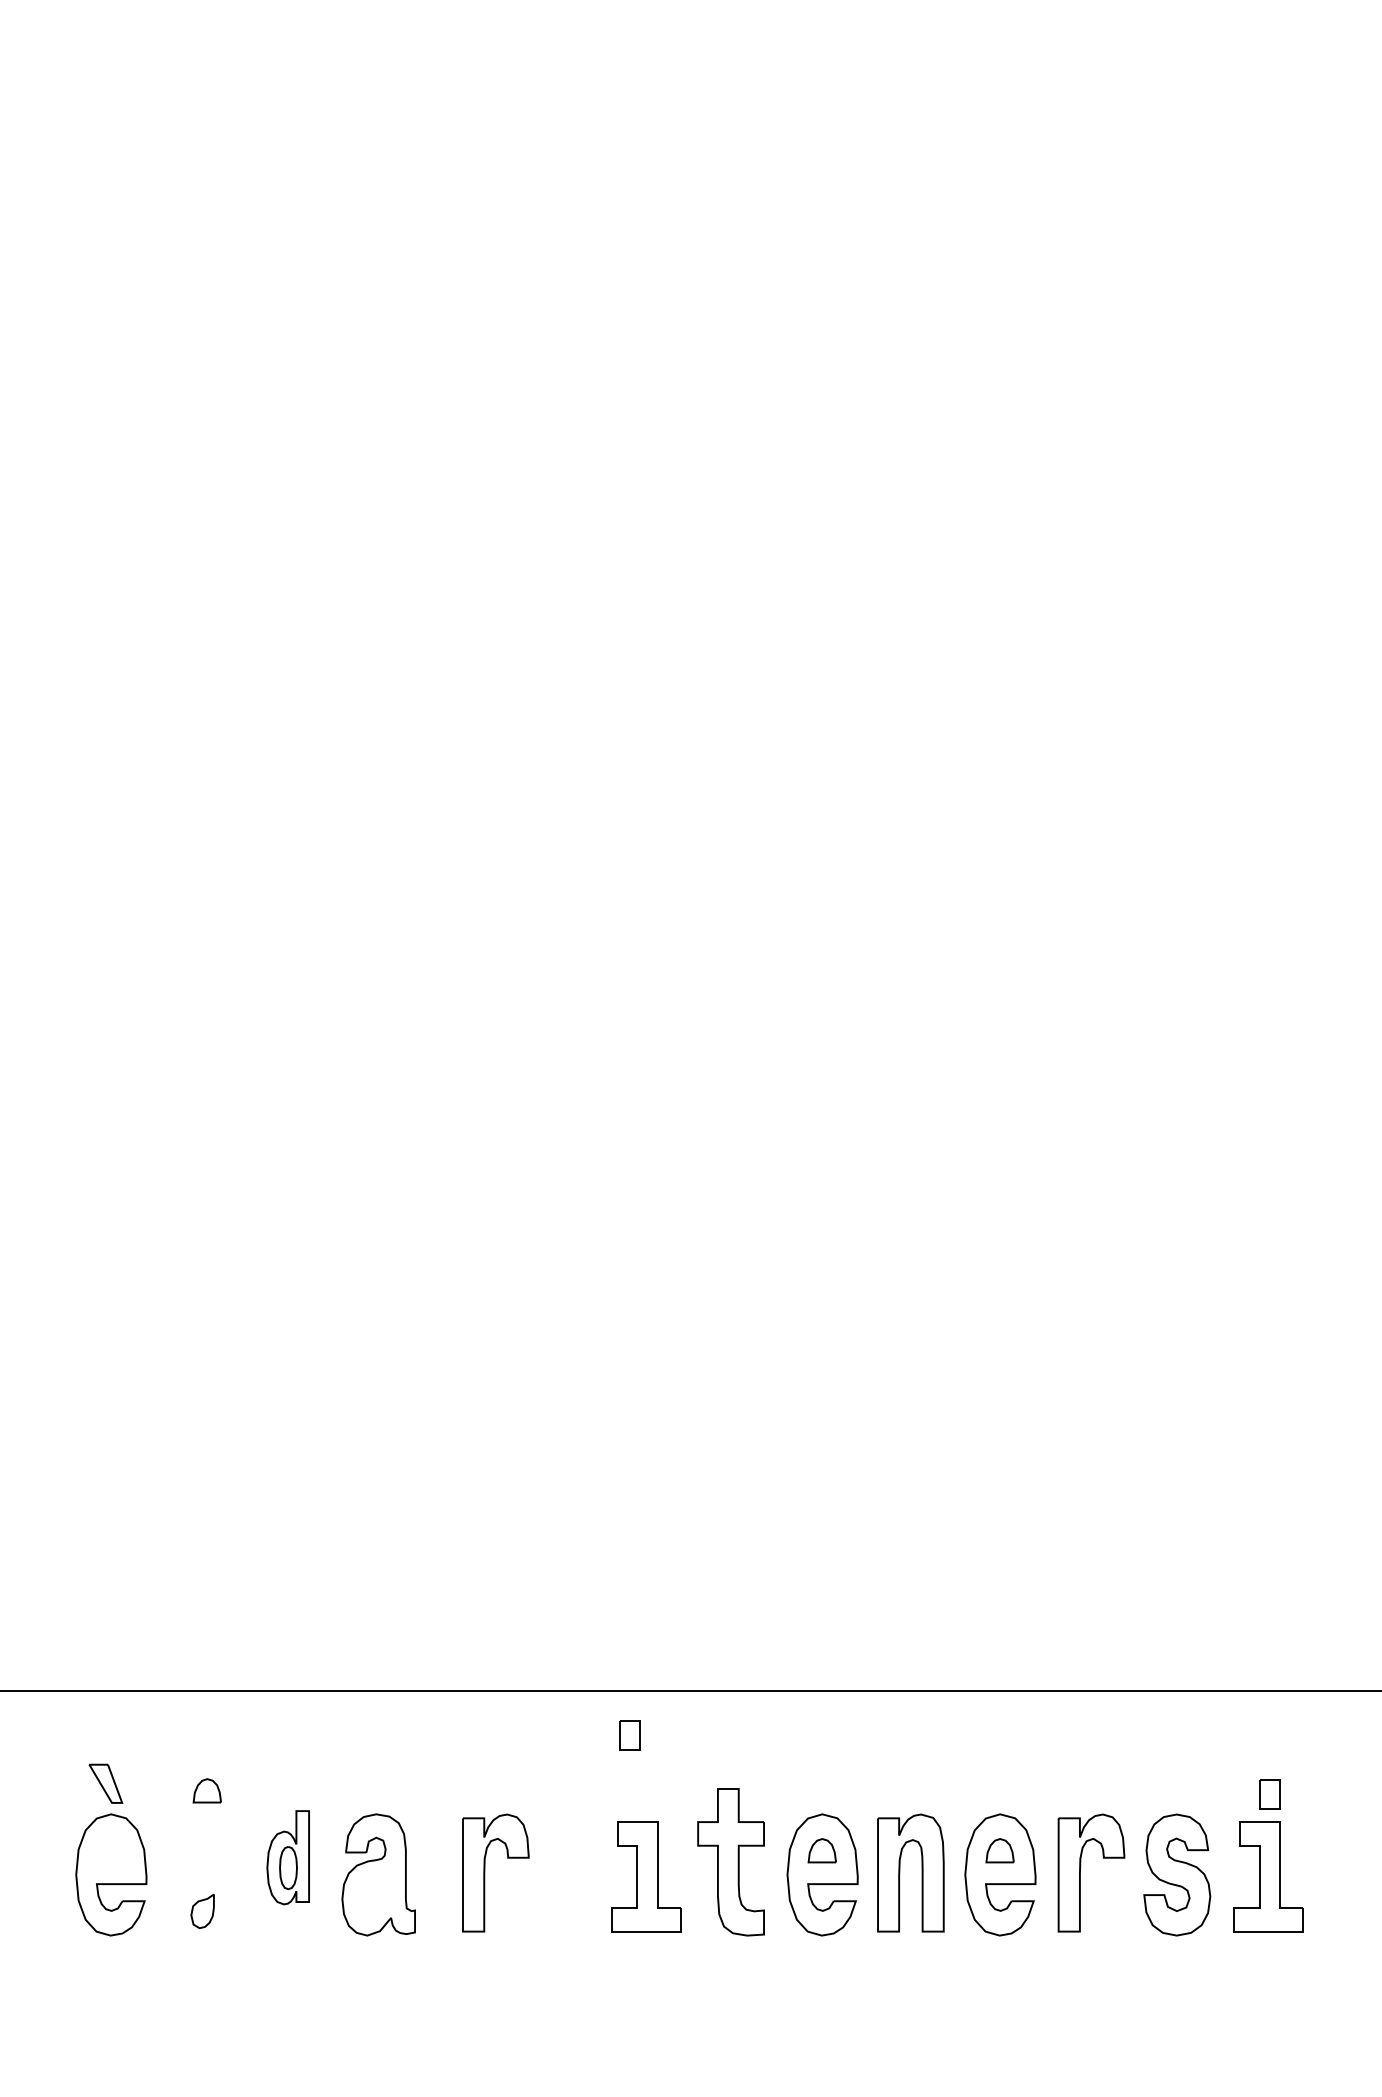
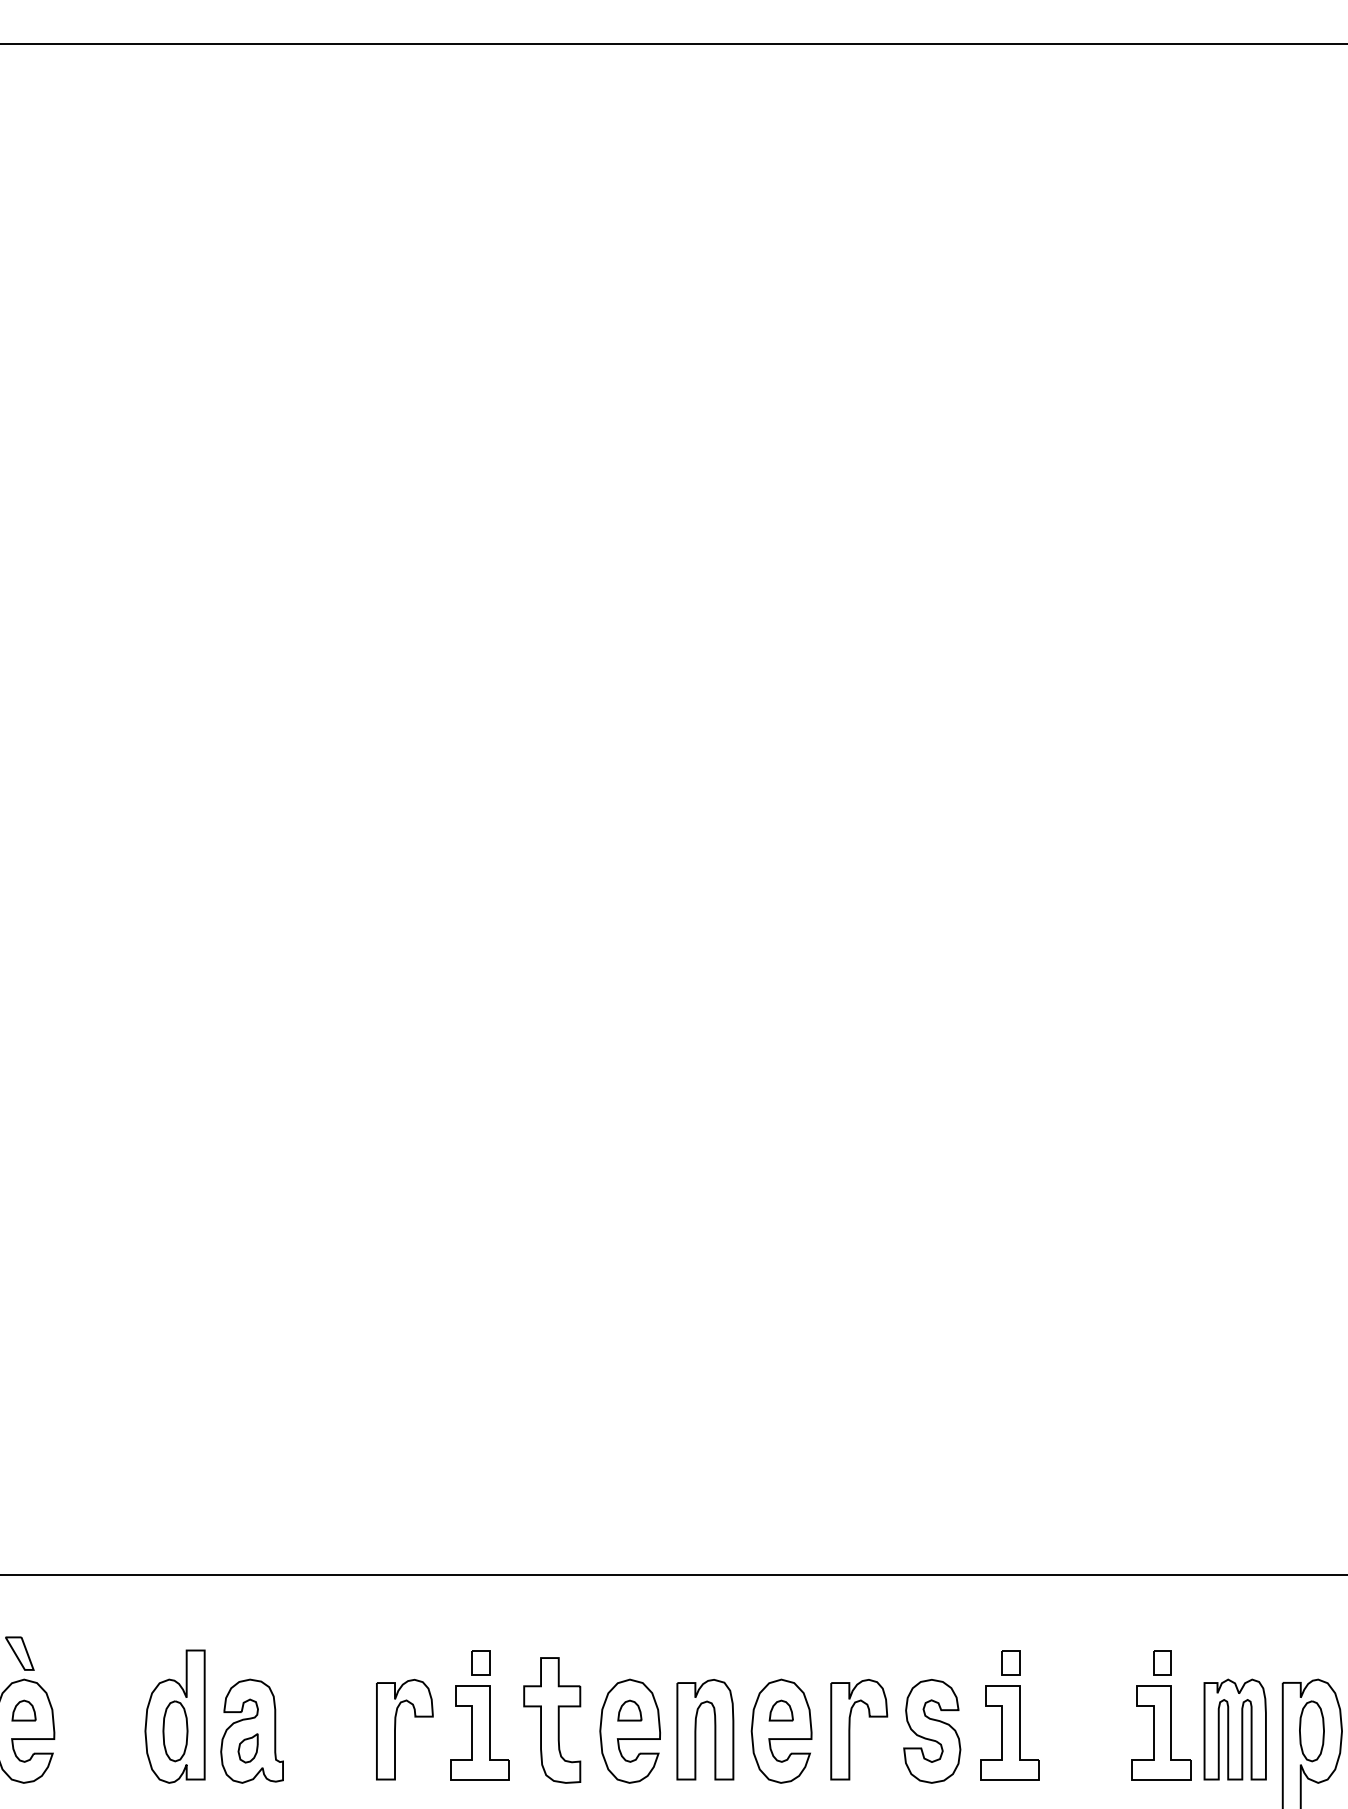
part: (629, 1735) -> (480, 1662), moved
part: (206, 1790) -> (23, 1710), moved
part: (287, 1857) -> (174, 1716), size x1.67
part: (484, 1872) -> (395, 1729), moved
part: (201, 1911) -> (247, 1748), moved

